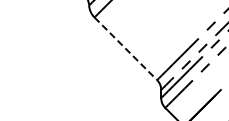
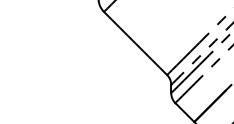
line: (125, 48) -> (135, 43), dashed -> solid

